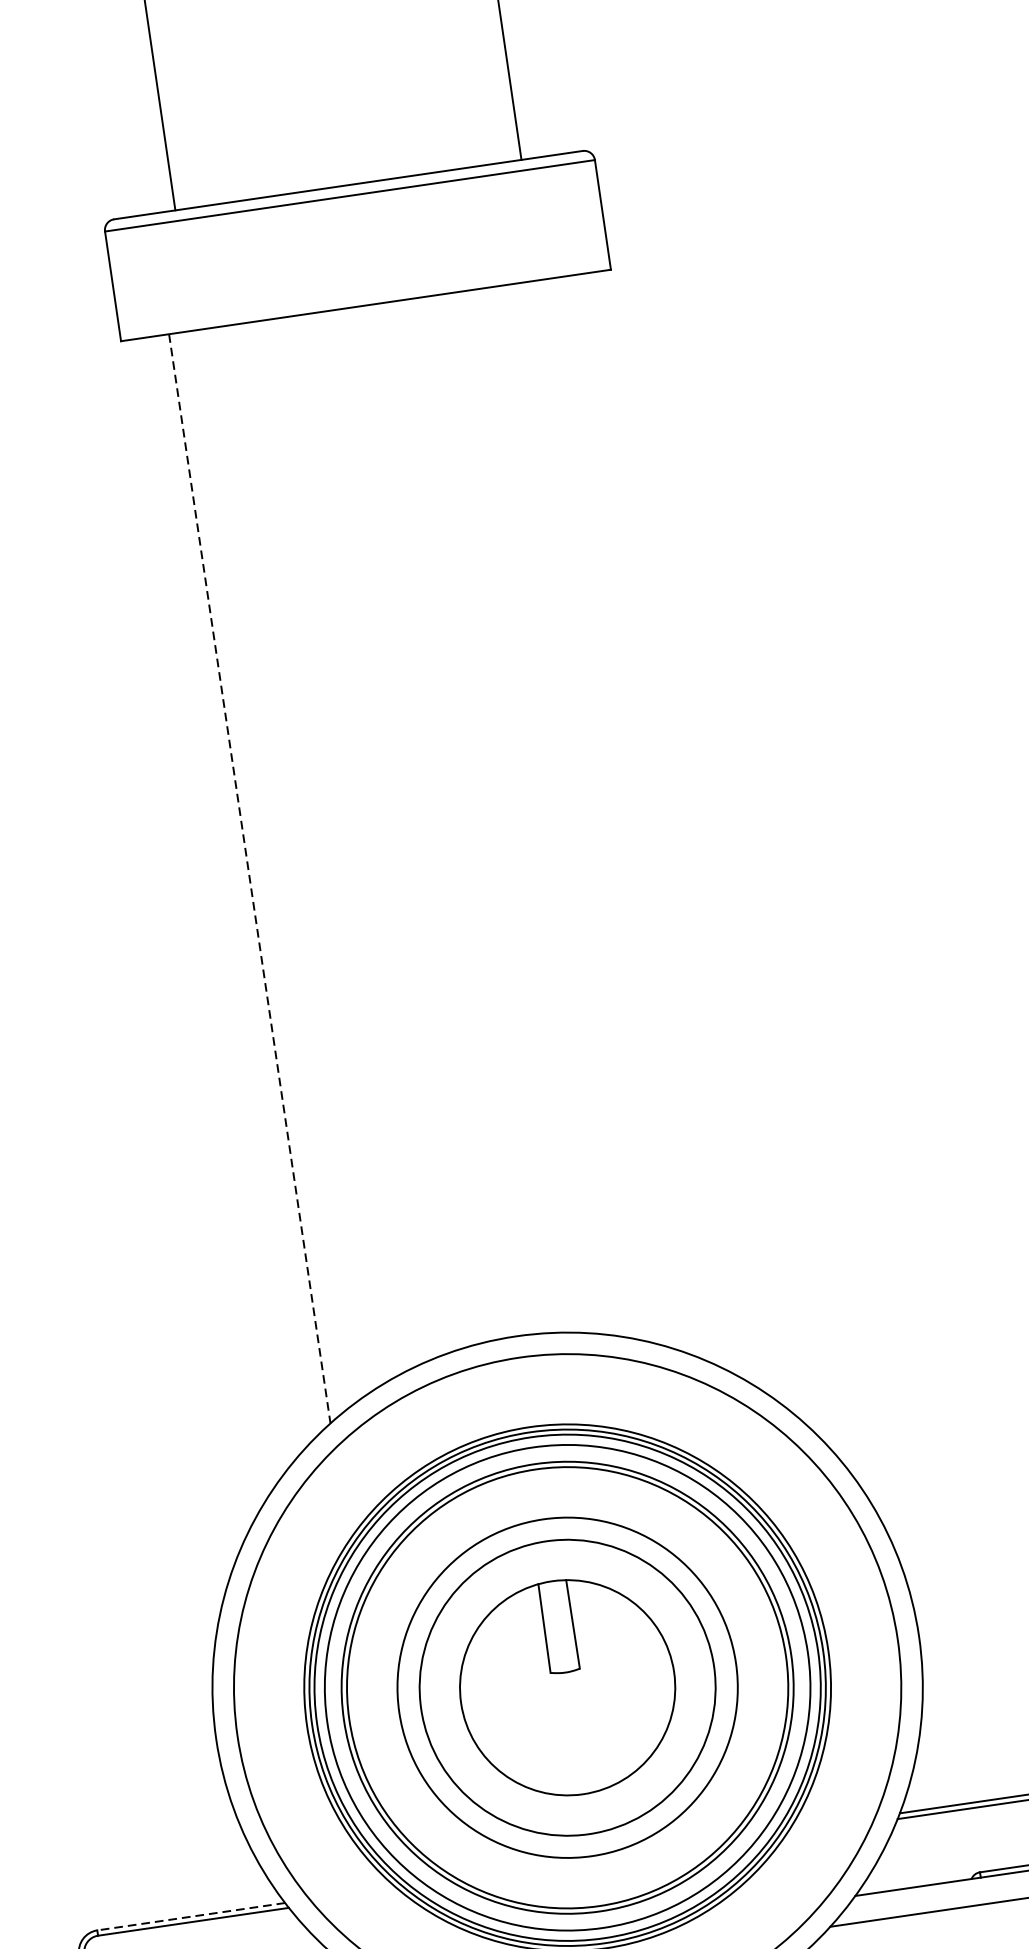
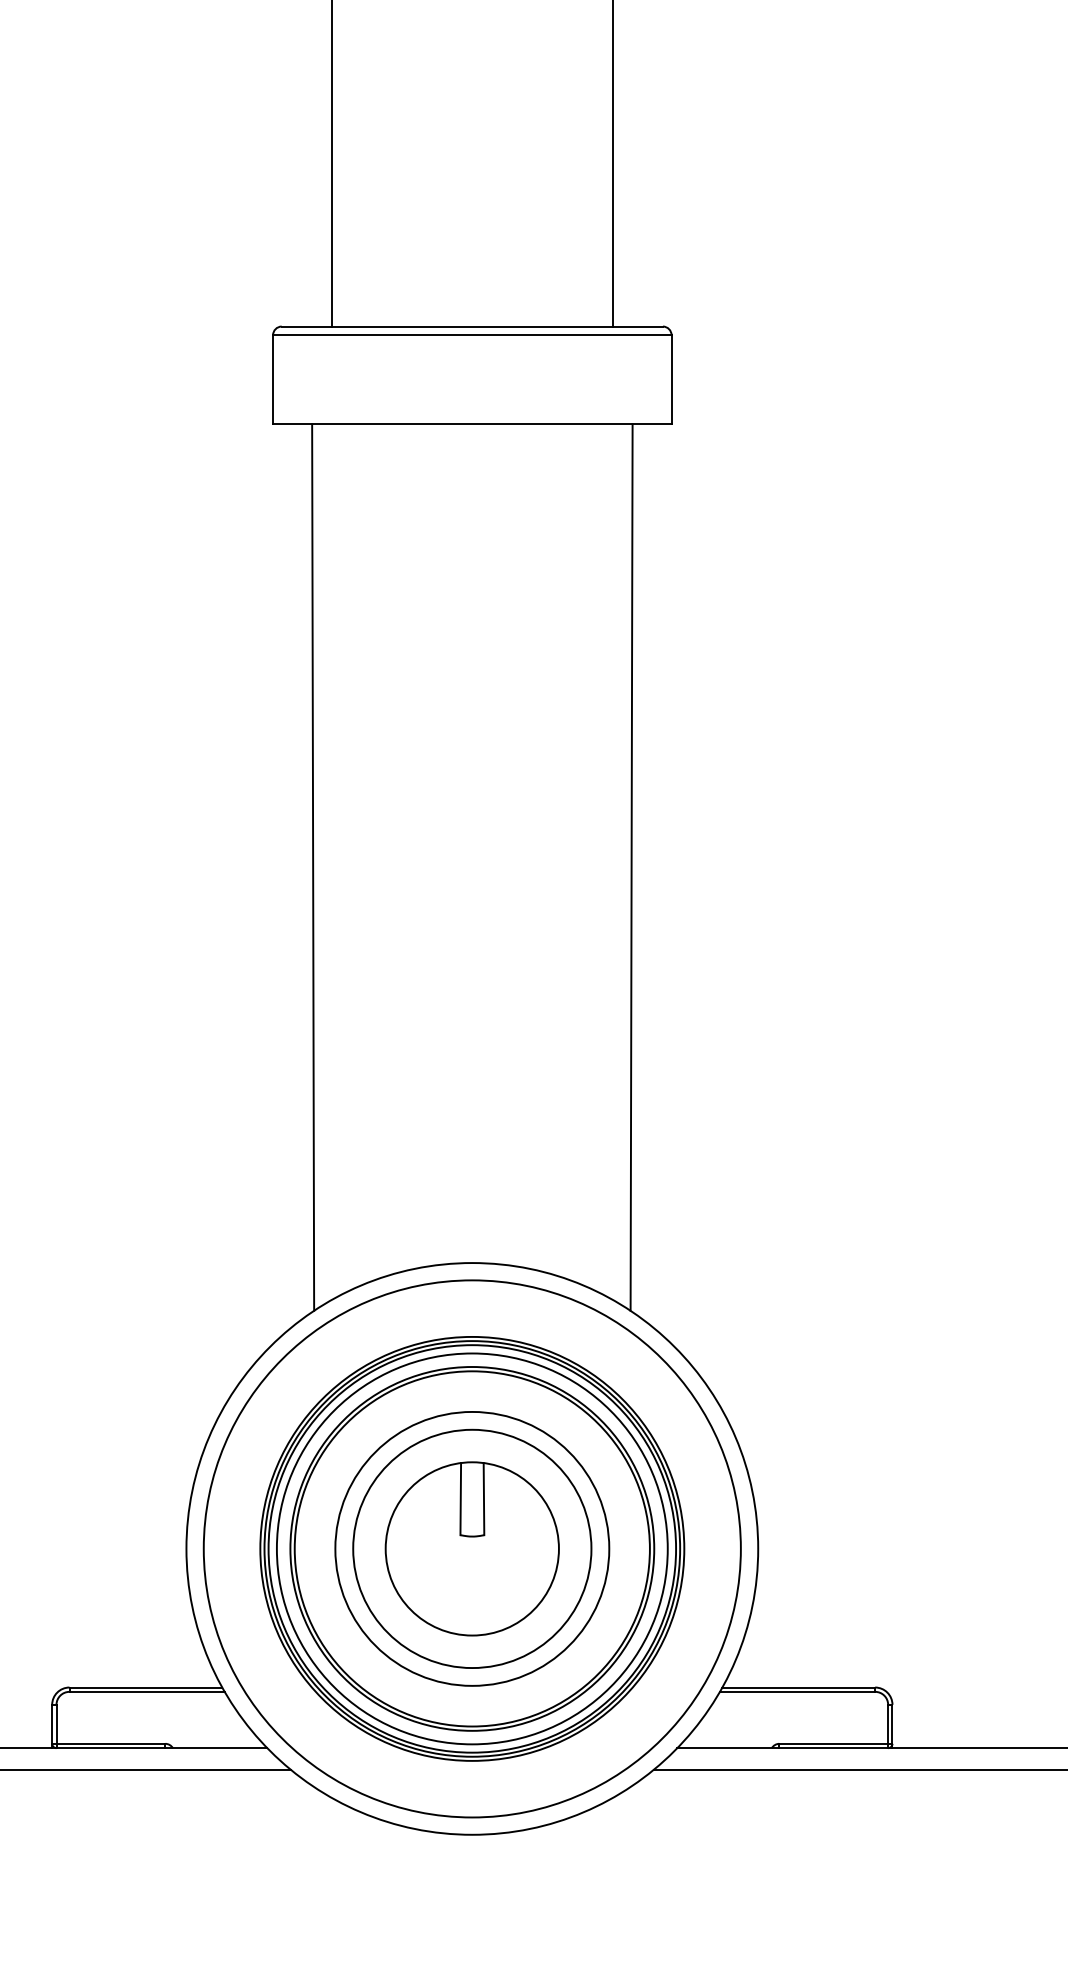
line: (641, 821) -> (631, 867), added
line: (250, 879) -> (313, 868), dashed -> solid
line: (190, 1916) -> (145, 1687), dashed -> solid

